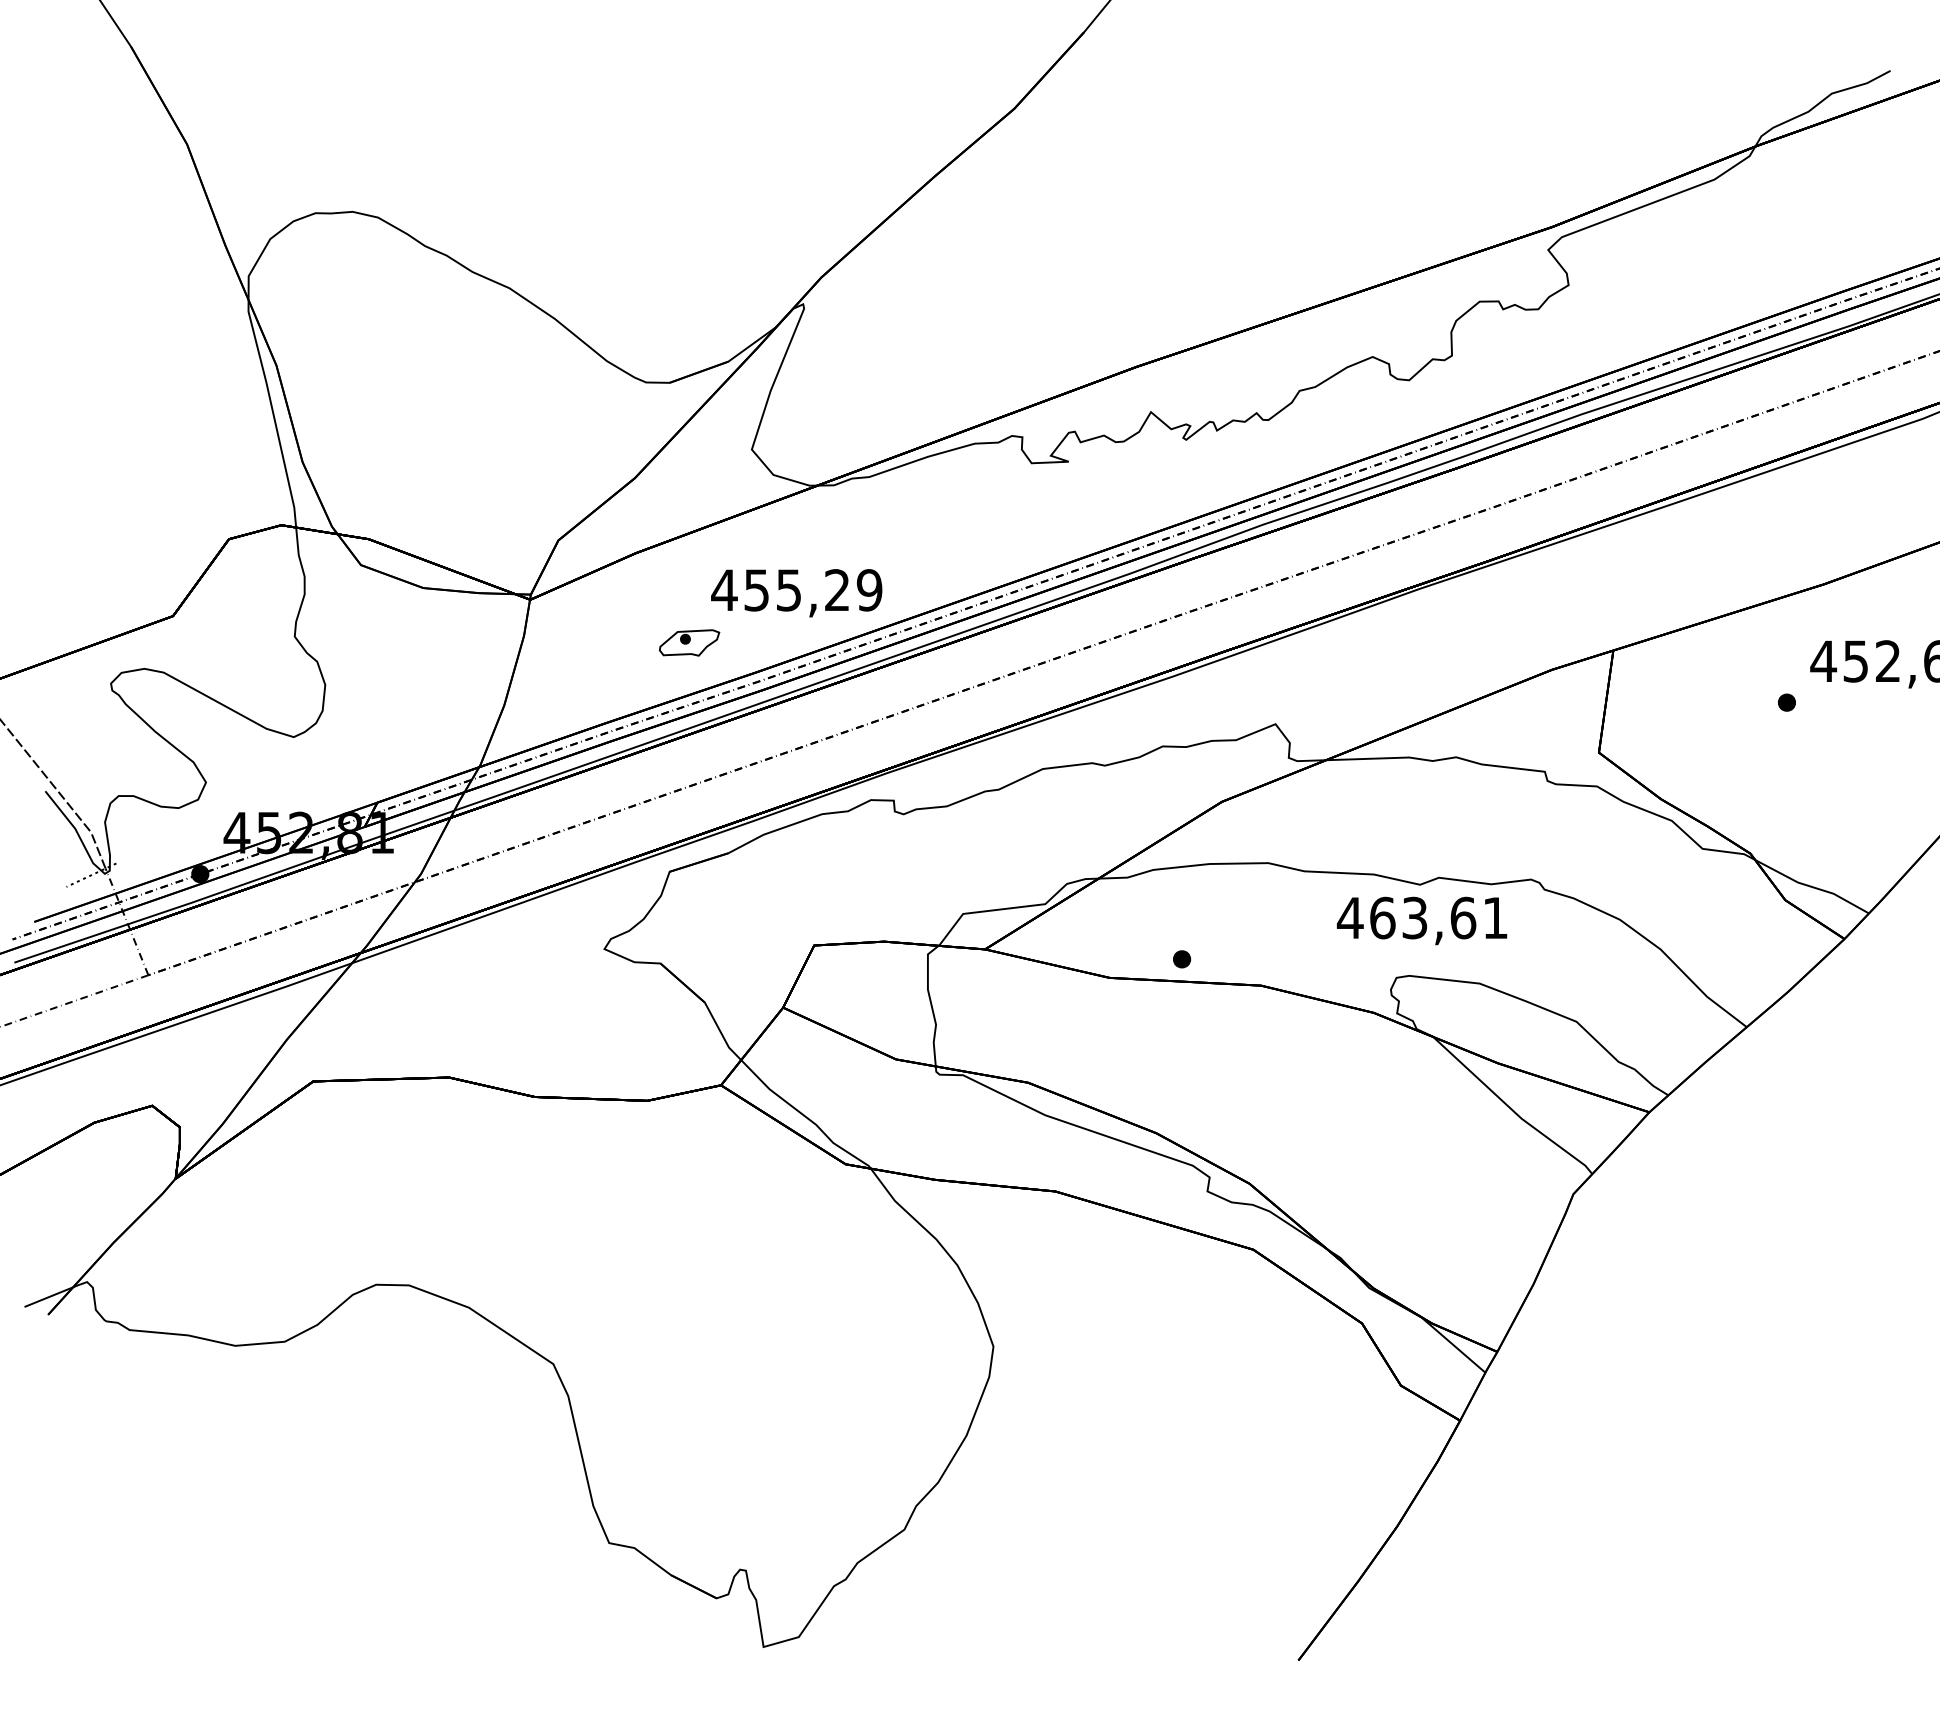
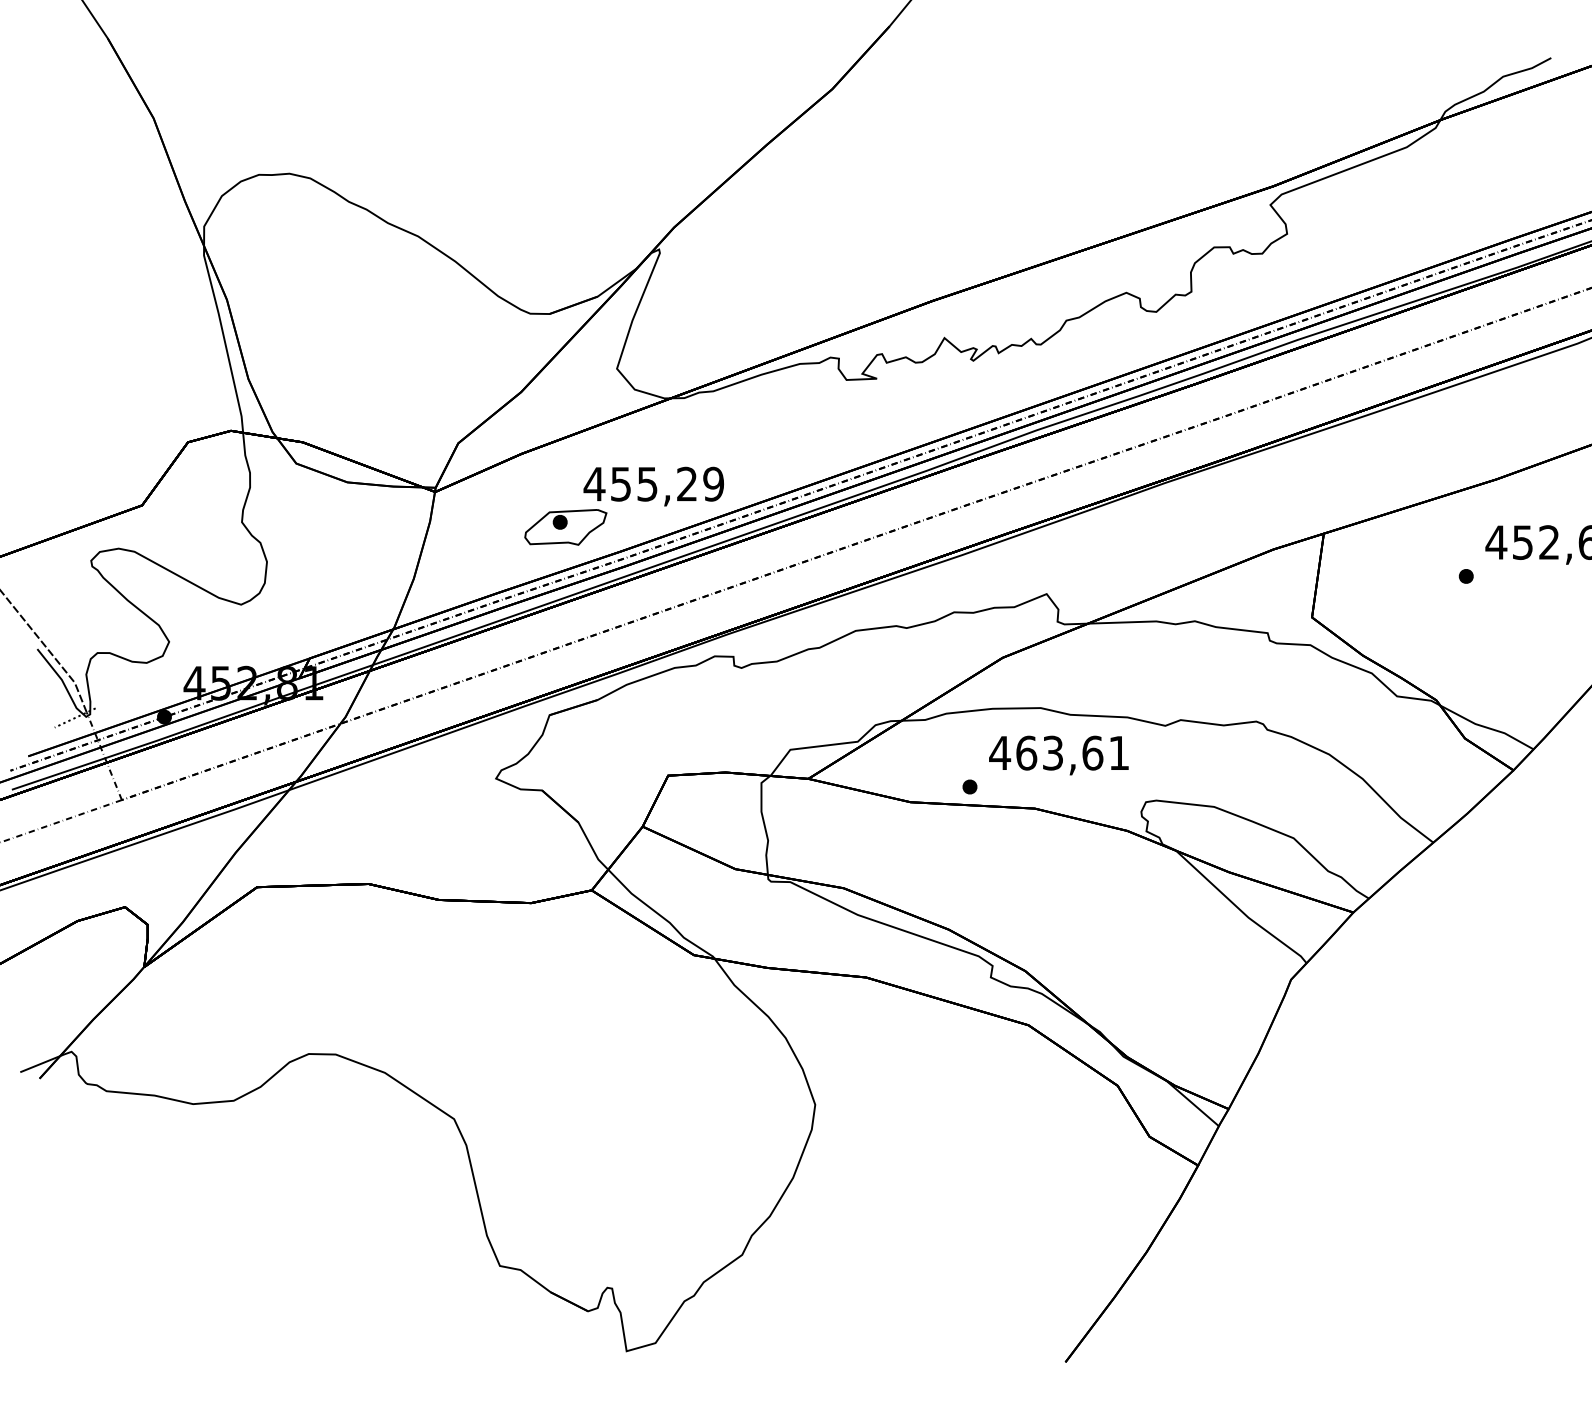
part: (689, 643) -> (565, 527), size x1.67
text: (1421, 920) -> (1058, 755), moved

